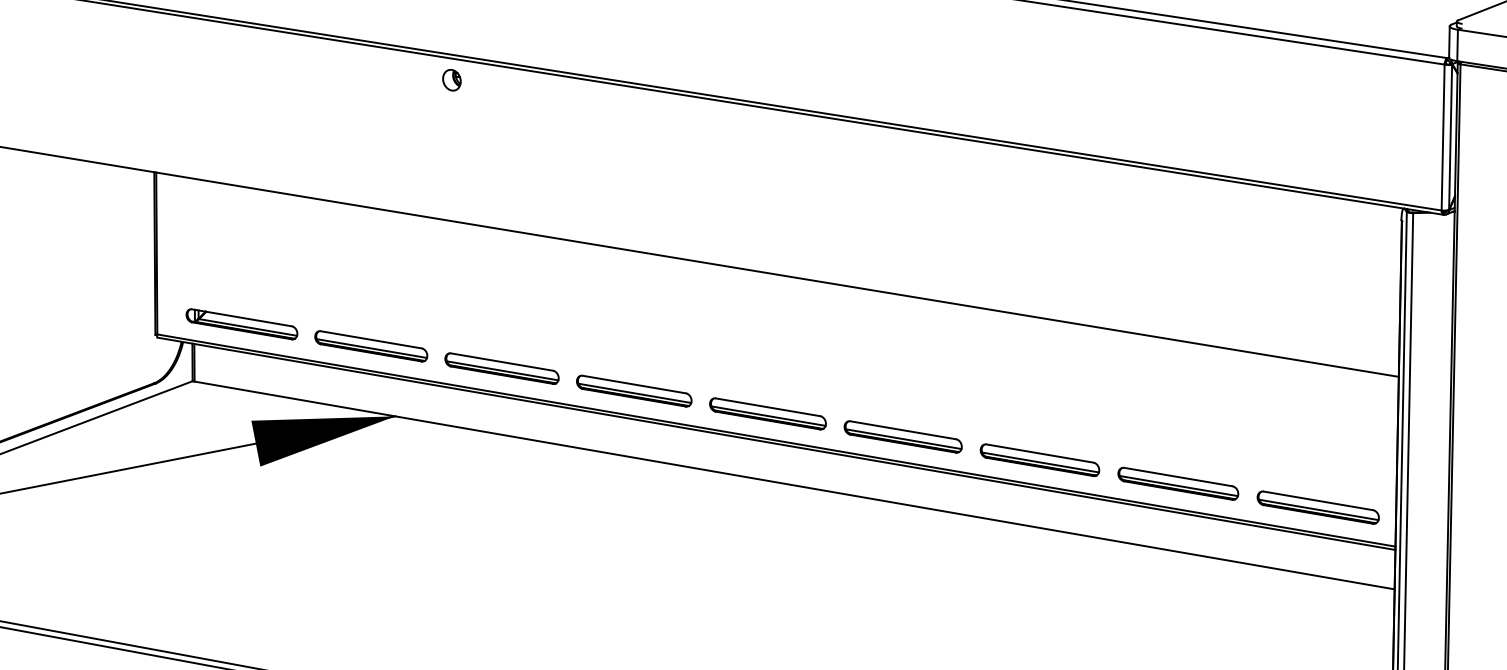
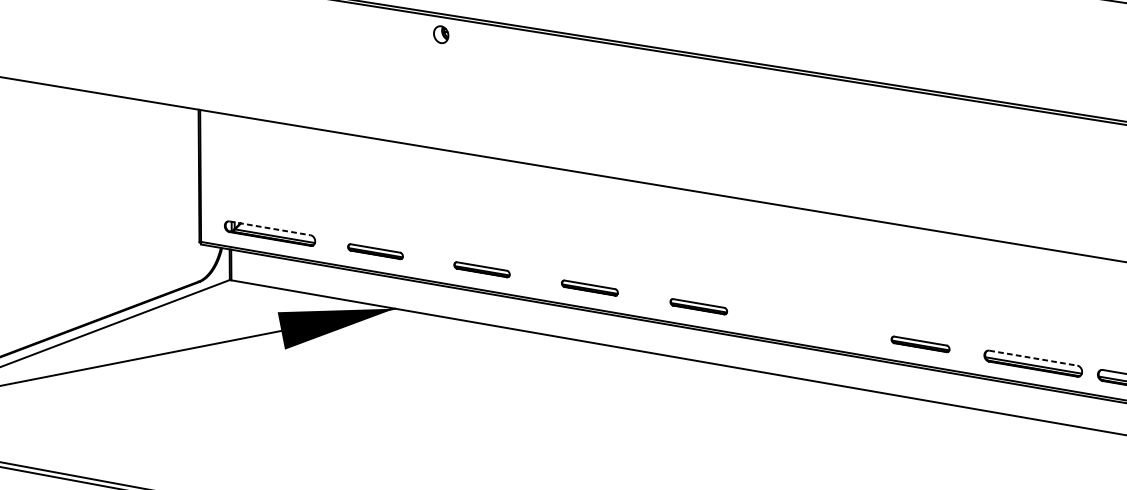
line: (241, 317) -> (269, 228), solid -> dashed
part: (371, 346) -> (375, 251), size x0.6
part: (501, 368) -> (481, 269), size x0.6
part: (634, 390) -> (589, 287), size x0.6
part: (767, 413) -> (698, 306), size x0.6
part: (902, 436) -> (808, 325), removed
part: (1039, 459) -> (920, 343), size x0.6
line: (1178, 477) -> (1033, 358), solid -> dashed

